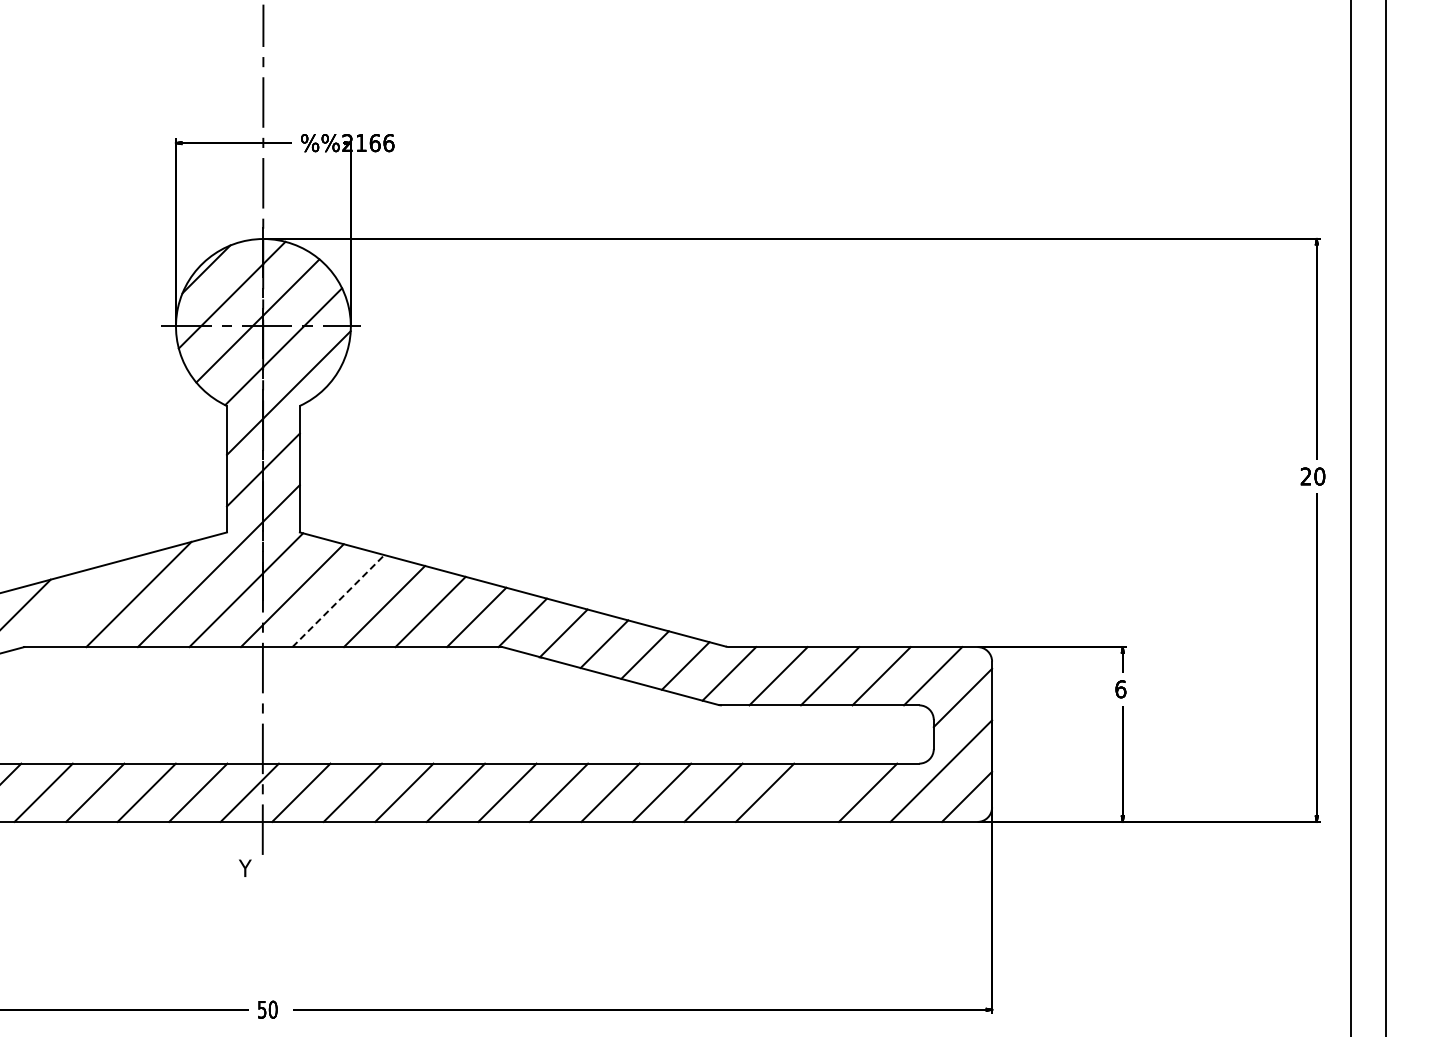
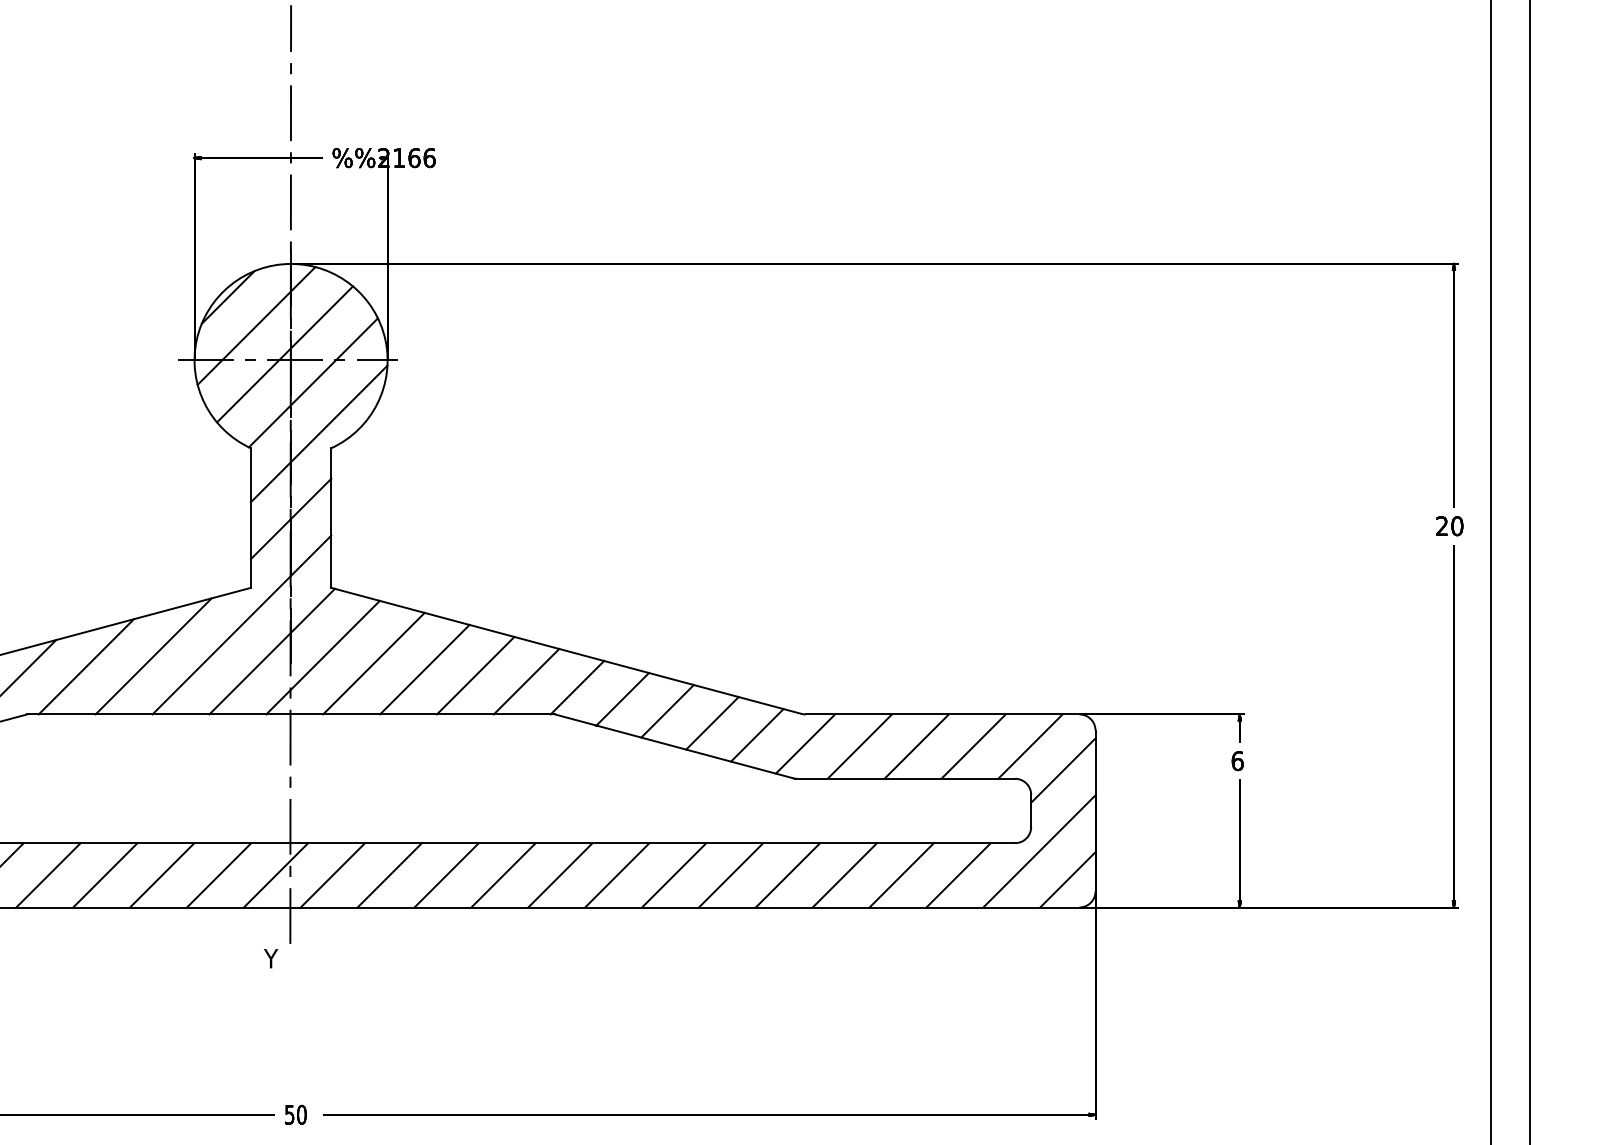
line: (338, 600) -> (373, 663), dashed -> solid
line: (77, 603) -> (85, 666), added
line: (816, 792) -> (901, 874), added

